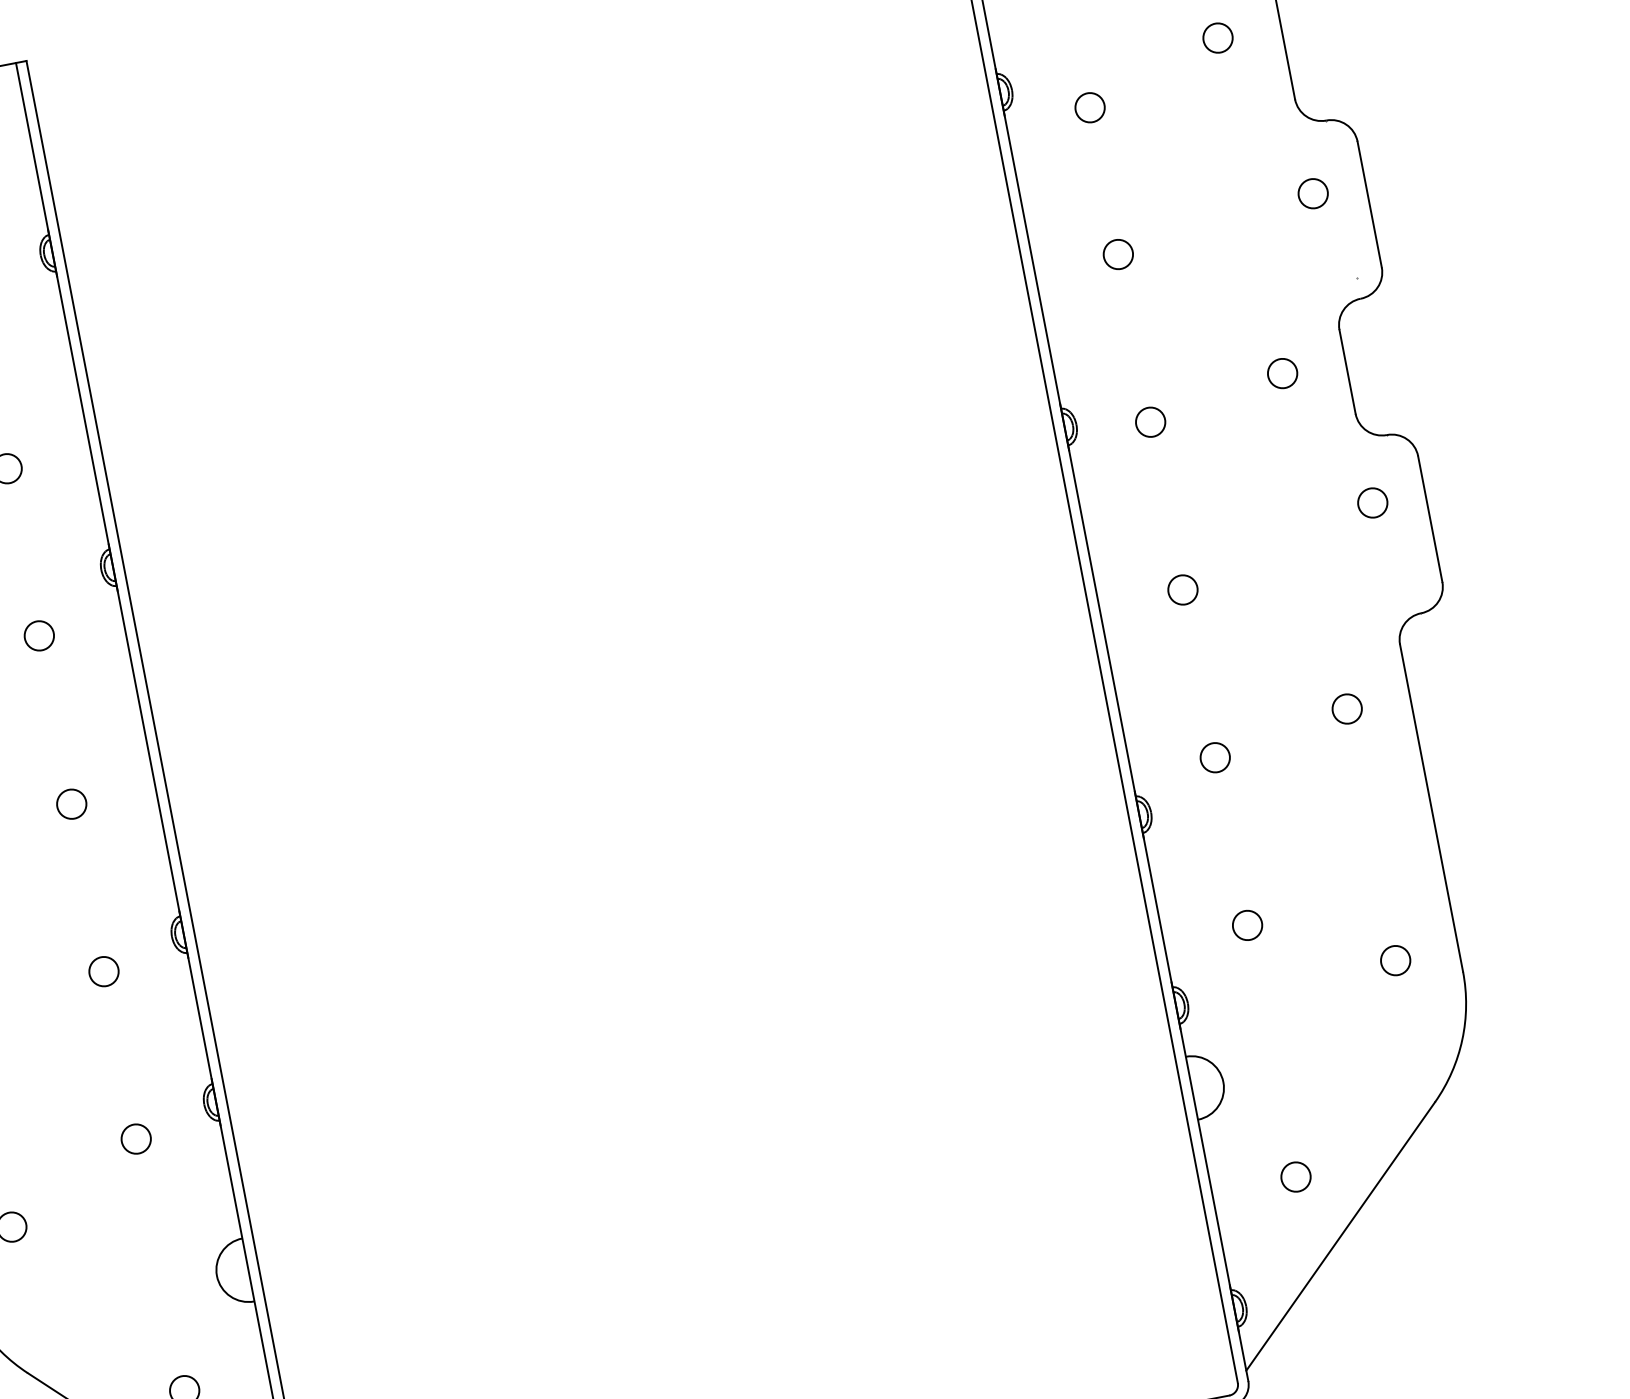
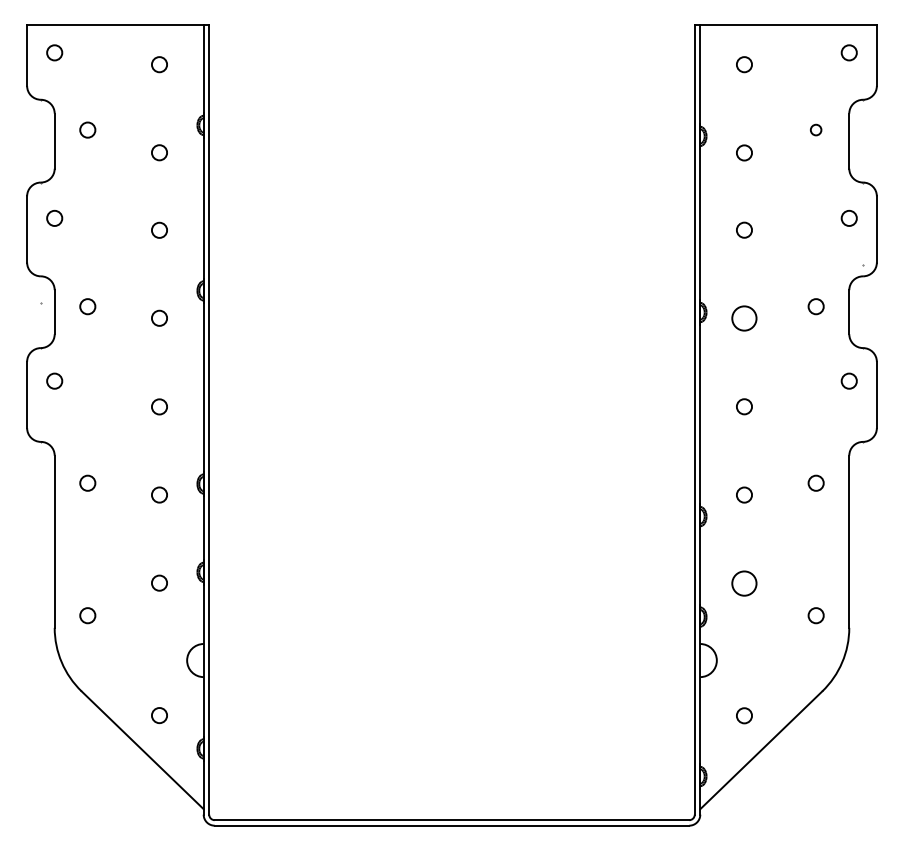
circle: (1216, 37) -> (815, 129), size x0.7
circle: (1150, 422) -> (744, 318), size x1.6
circle: (1247, 923) -> (744, 582), size x1.6

